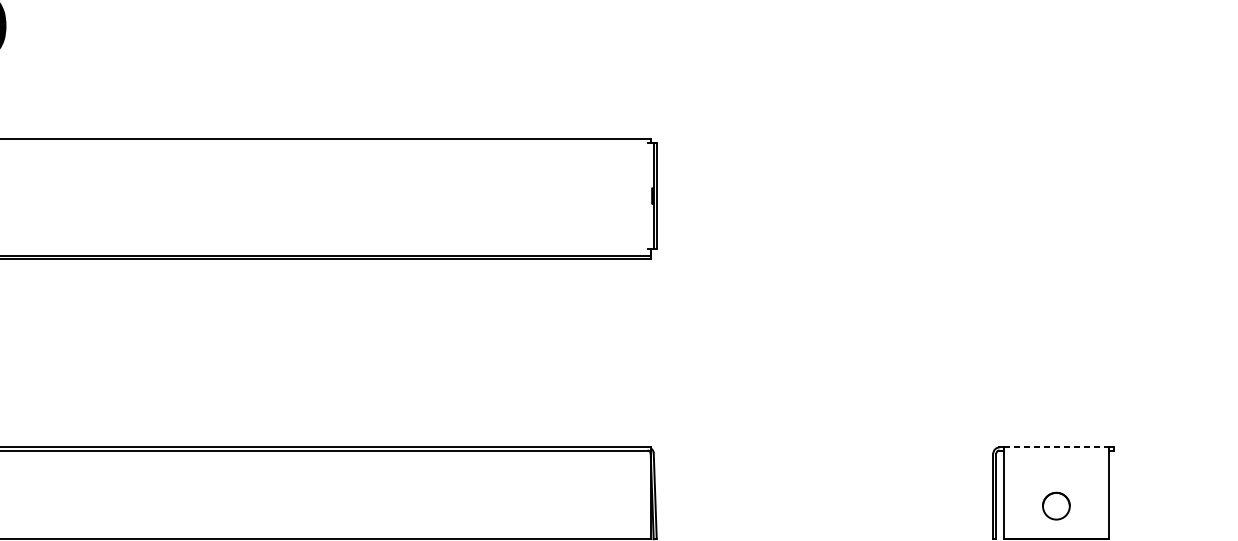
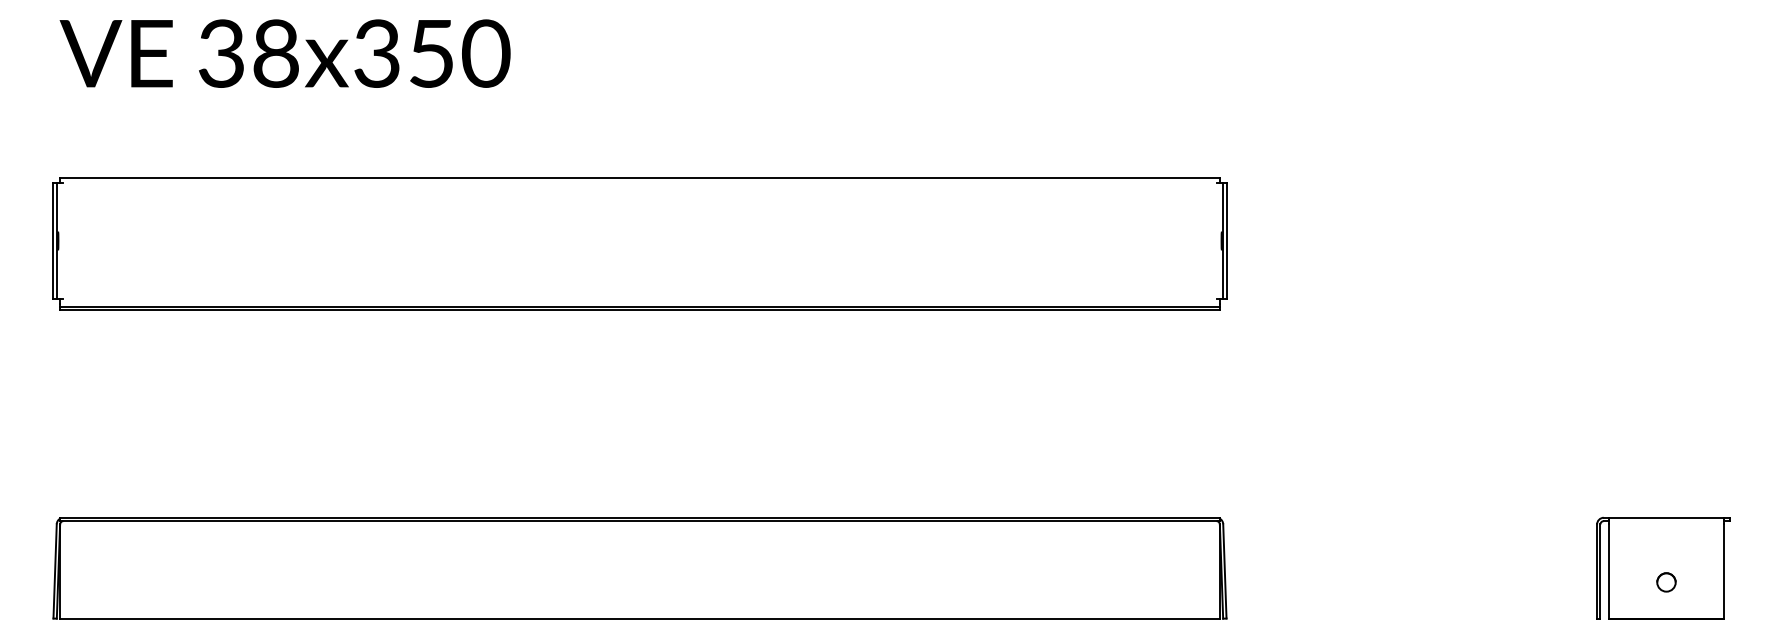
line: (1056, 447) -> (1666, 517), dashed -> solid
part: (1056, 506) -> (1666, 582), size x0.62

